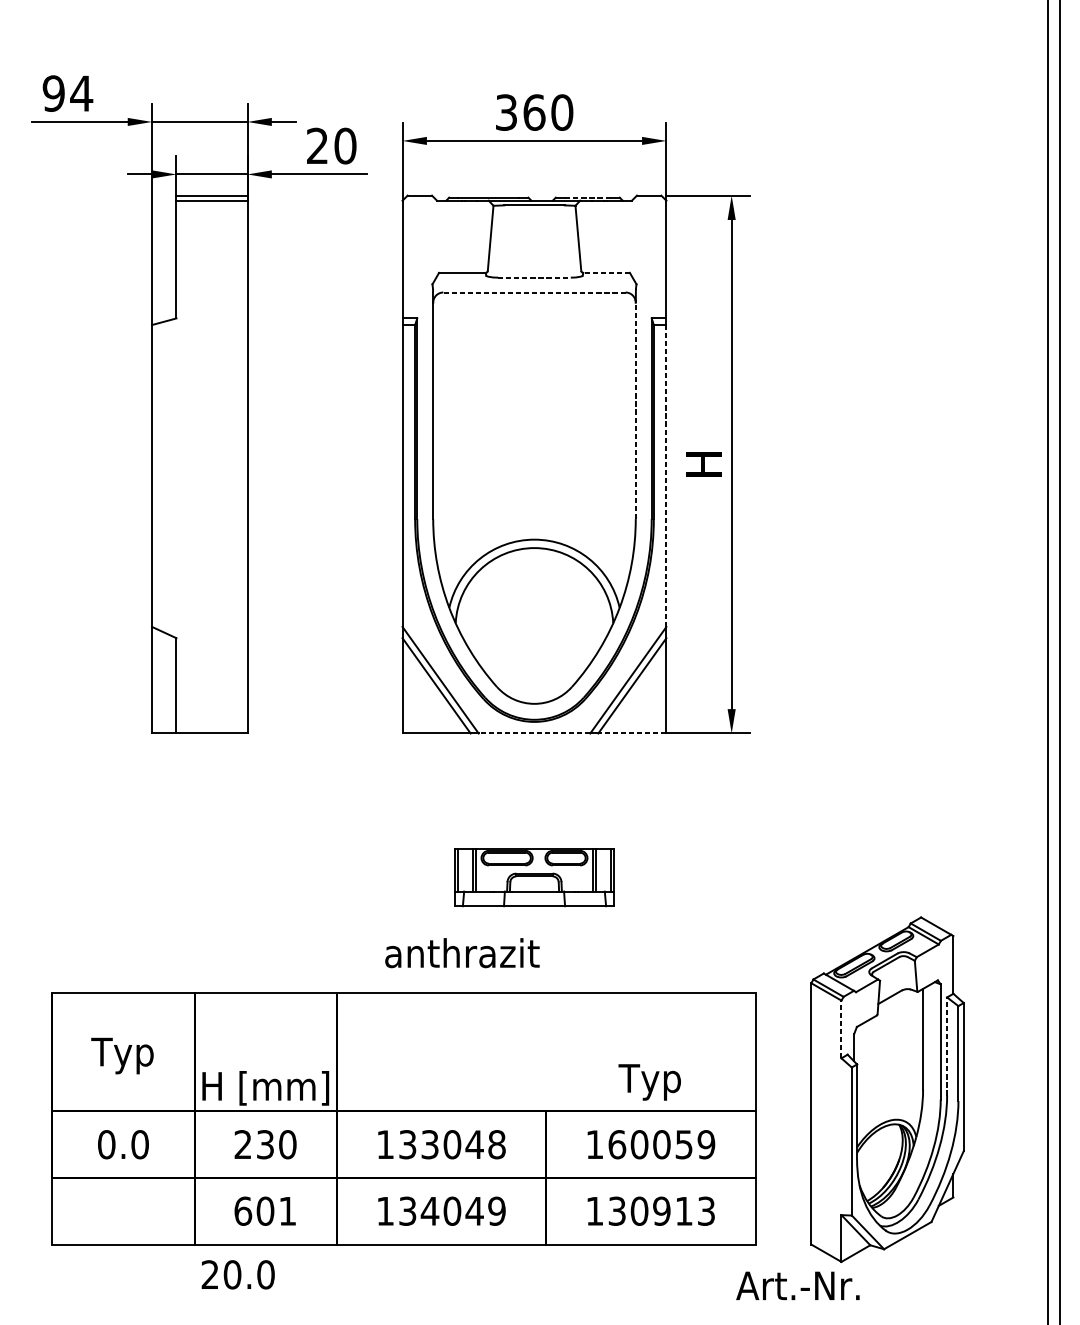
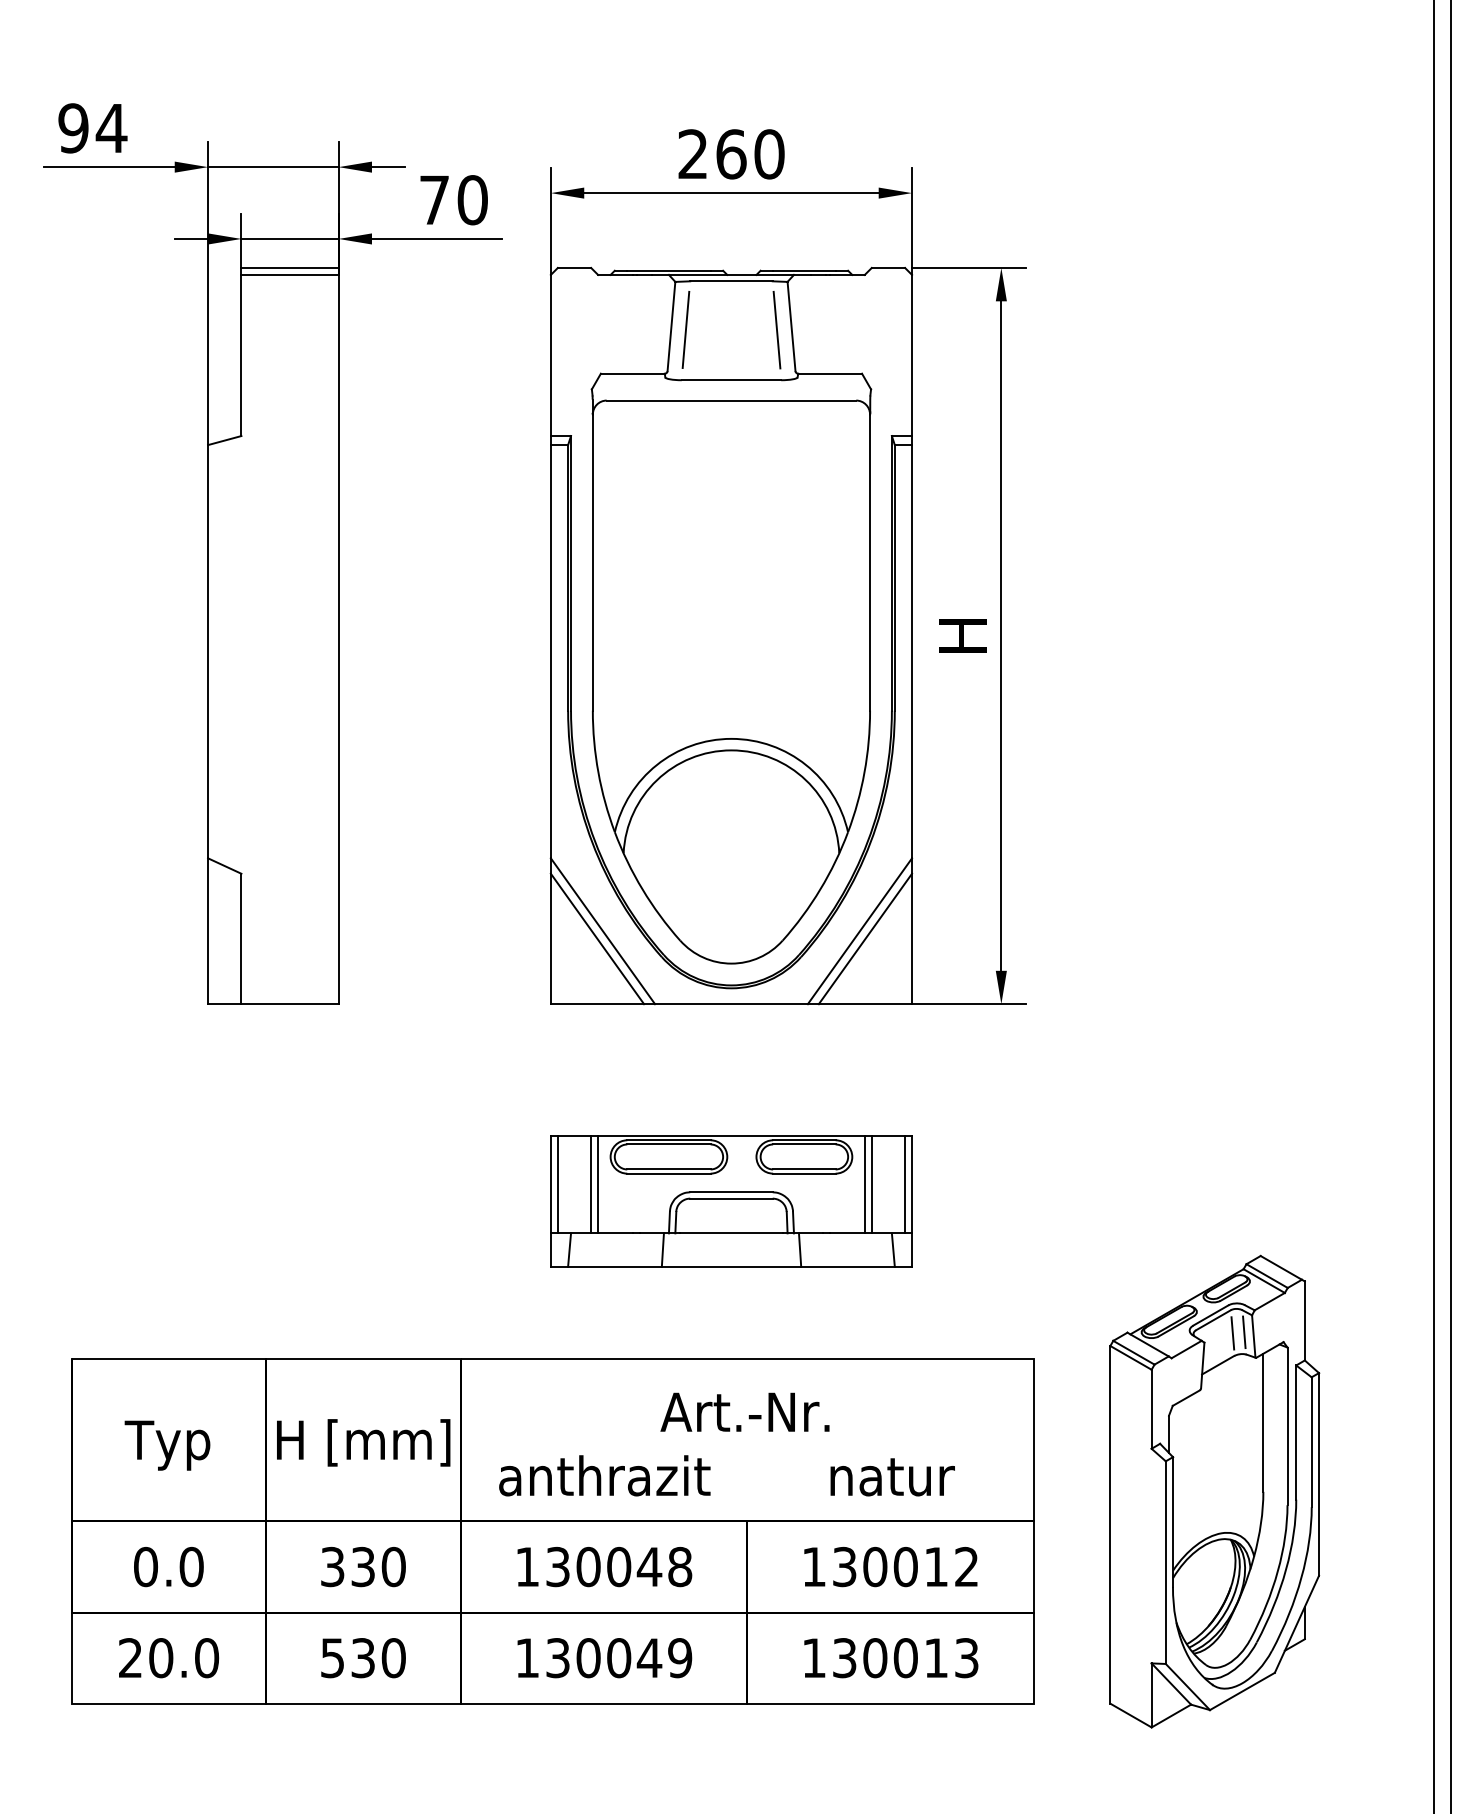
text: (506, 112) -> (692, 154), 360 -> 260
text: (317, 145) -> (434, 199), 20 -> 70
line: (587, 197) -> (803, 270), dashed -> solid
line: (500, 240) -> (685, 329), added
line: (567, 240) -> (776, 329), added
line: (606, 272) -> (830, 373), dashed -> solid
line: (534, 277) -> (731, 380), dashed -> solid
line: (534, 292) -> (731, 400), dashed -> solid
line: (636, 410) -> (870, 562), dashed -> solid
line: (666, 475) -> (912, 651), dashed -> solid
line: (533, 733) -> (730, 1004), dashed -> solid
line: (632, 733) -> (865, 1004), dashed -> solid
part: (534, 877) -> (731, 1201), size x1.67
text: (462, 952) -> (604, 1475), moved
line: (909, 973) -> (1244, 1332), added
line: (900, 974) -> (1232, 1333), added
line: (841, 1029) -> (1151, 1409), dashed -> solid
line: (947, 1046) -> (1296, 1432), dashed -> solid
text: (652, 1082) -> (892, 1481), Typ -> natur
text: (265, 1088) -> (363, 1442), moved
text: (661, 1144) -> (905, 1566), 160059 -> 130012
text: (243, 1145) -> (332, 1567), 230 -> 330
text: (430, 1145) -> (588, 1567), 133048 -> 130048
text: (265, 1211) -> (363, 1658), 601 -> 530
text: (430, 1211) -> (588, 1658), 134049 -> 130049
text: (661, 1211) -> (905, 1658), 130913 -> 130013
text: (238, 1275) -> (169, 1658), moved
text: (797, 1285) -> (744, 1411), moved

